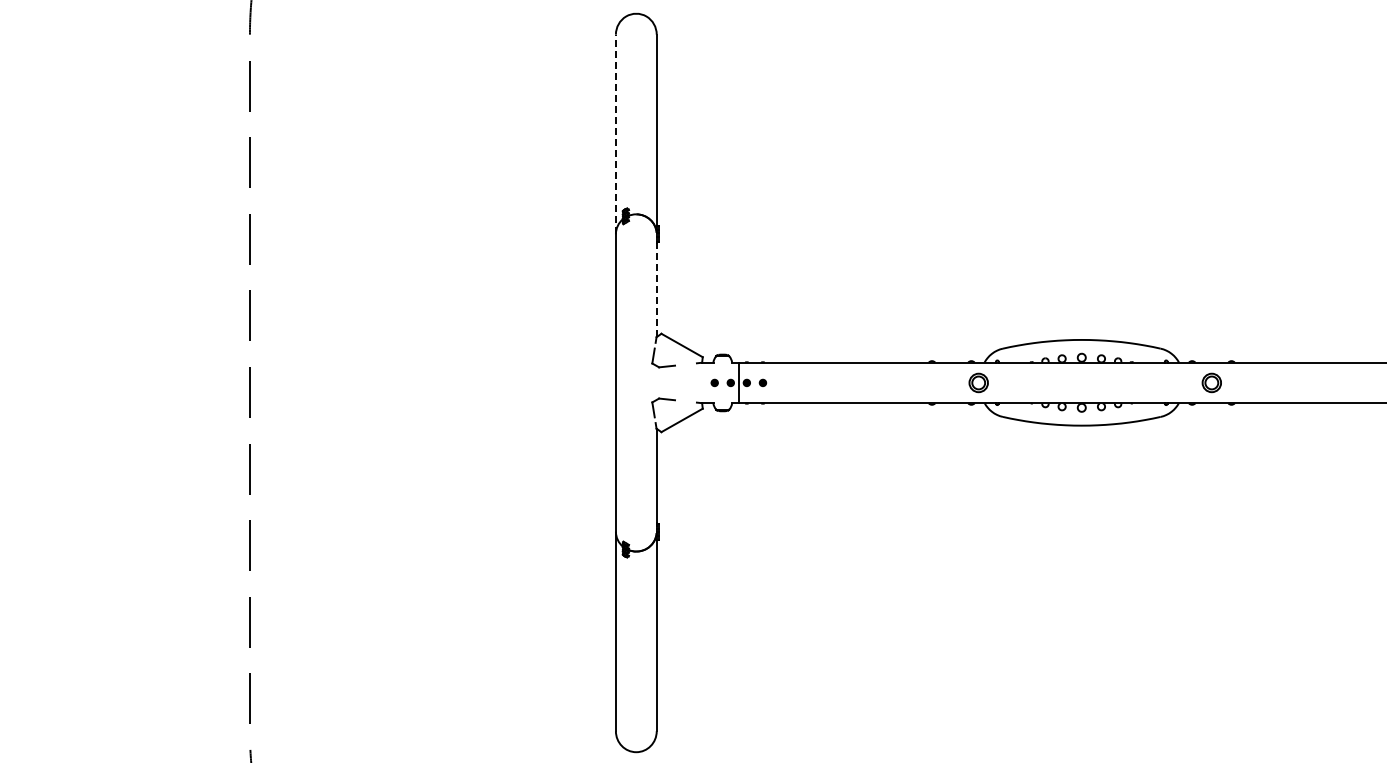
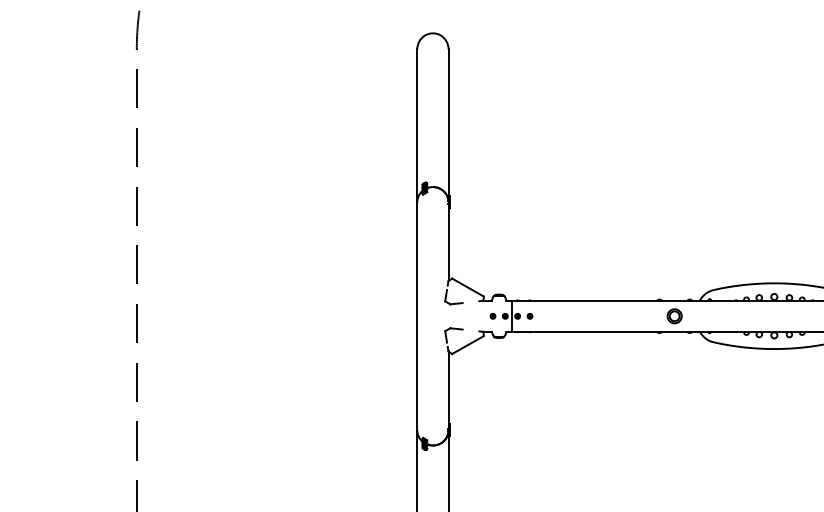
line: (615, 134) -> (416, 125), dashed -> solid
line: (656, 288) -> (448, 243), dashed -> solid
part: (978, 382) -> (674, 315), moved

